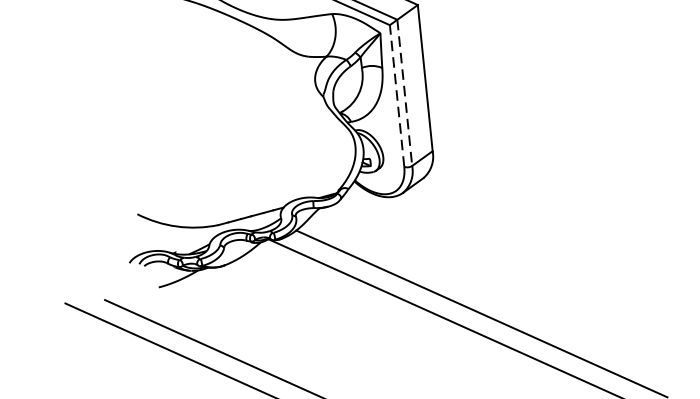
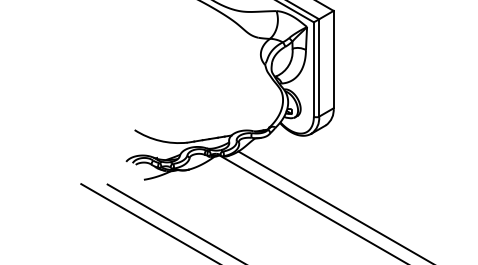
line: (405, 92) -> (319, 67), dashed -> solid
line: (396, 96) -> (313, 69), dashed -> solid

